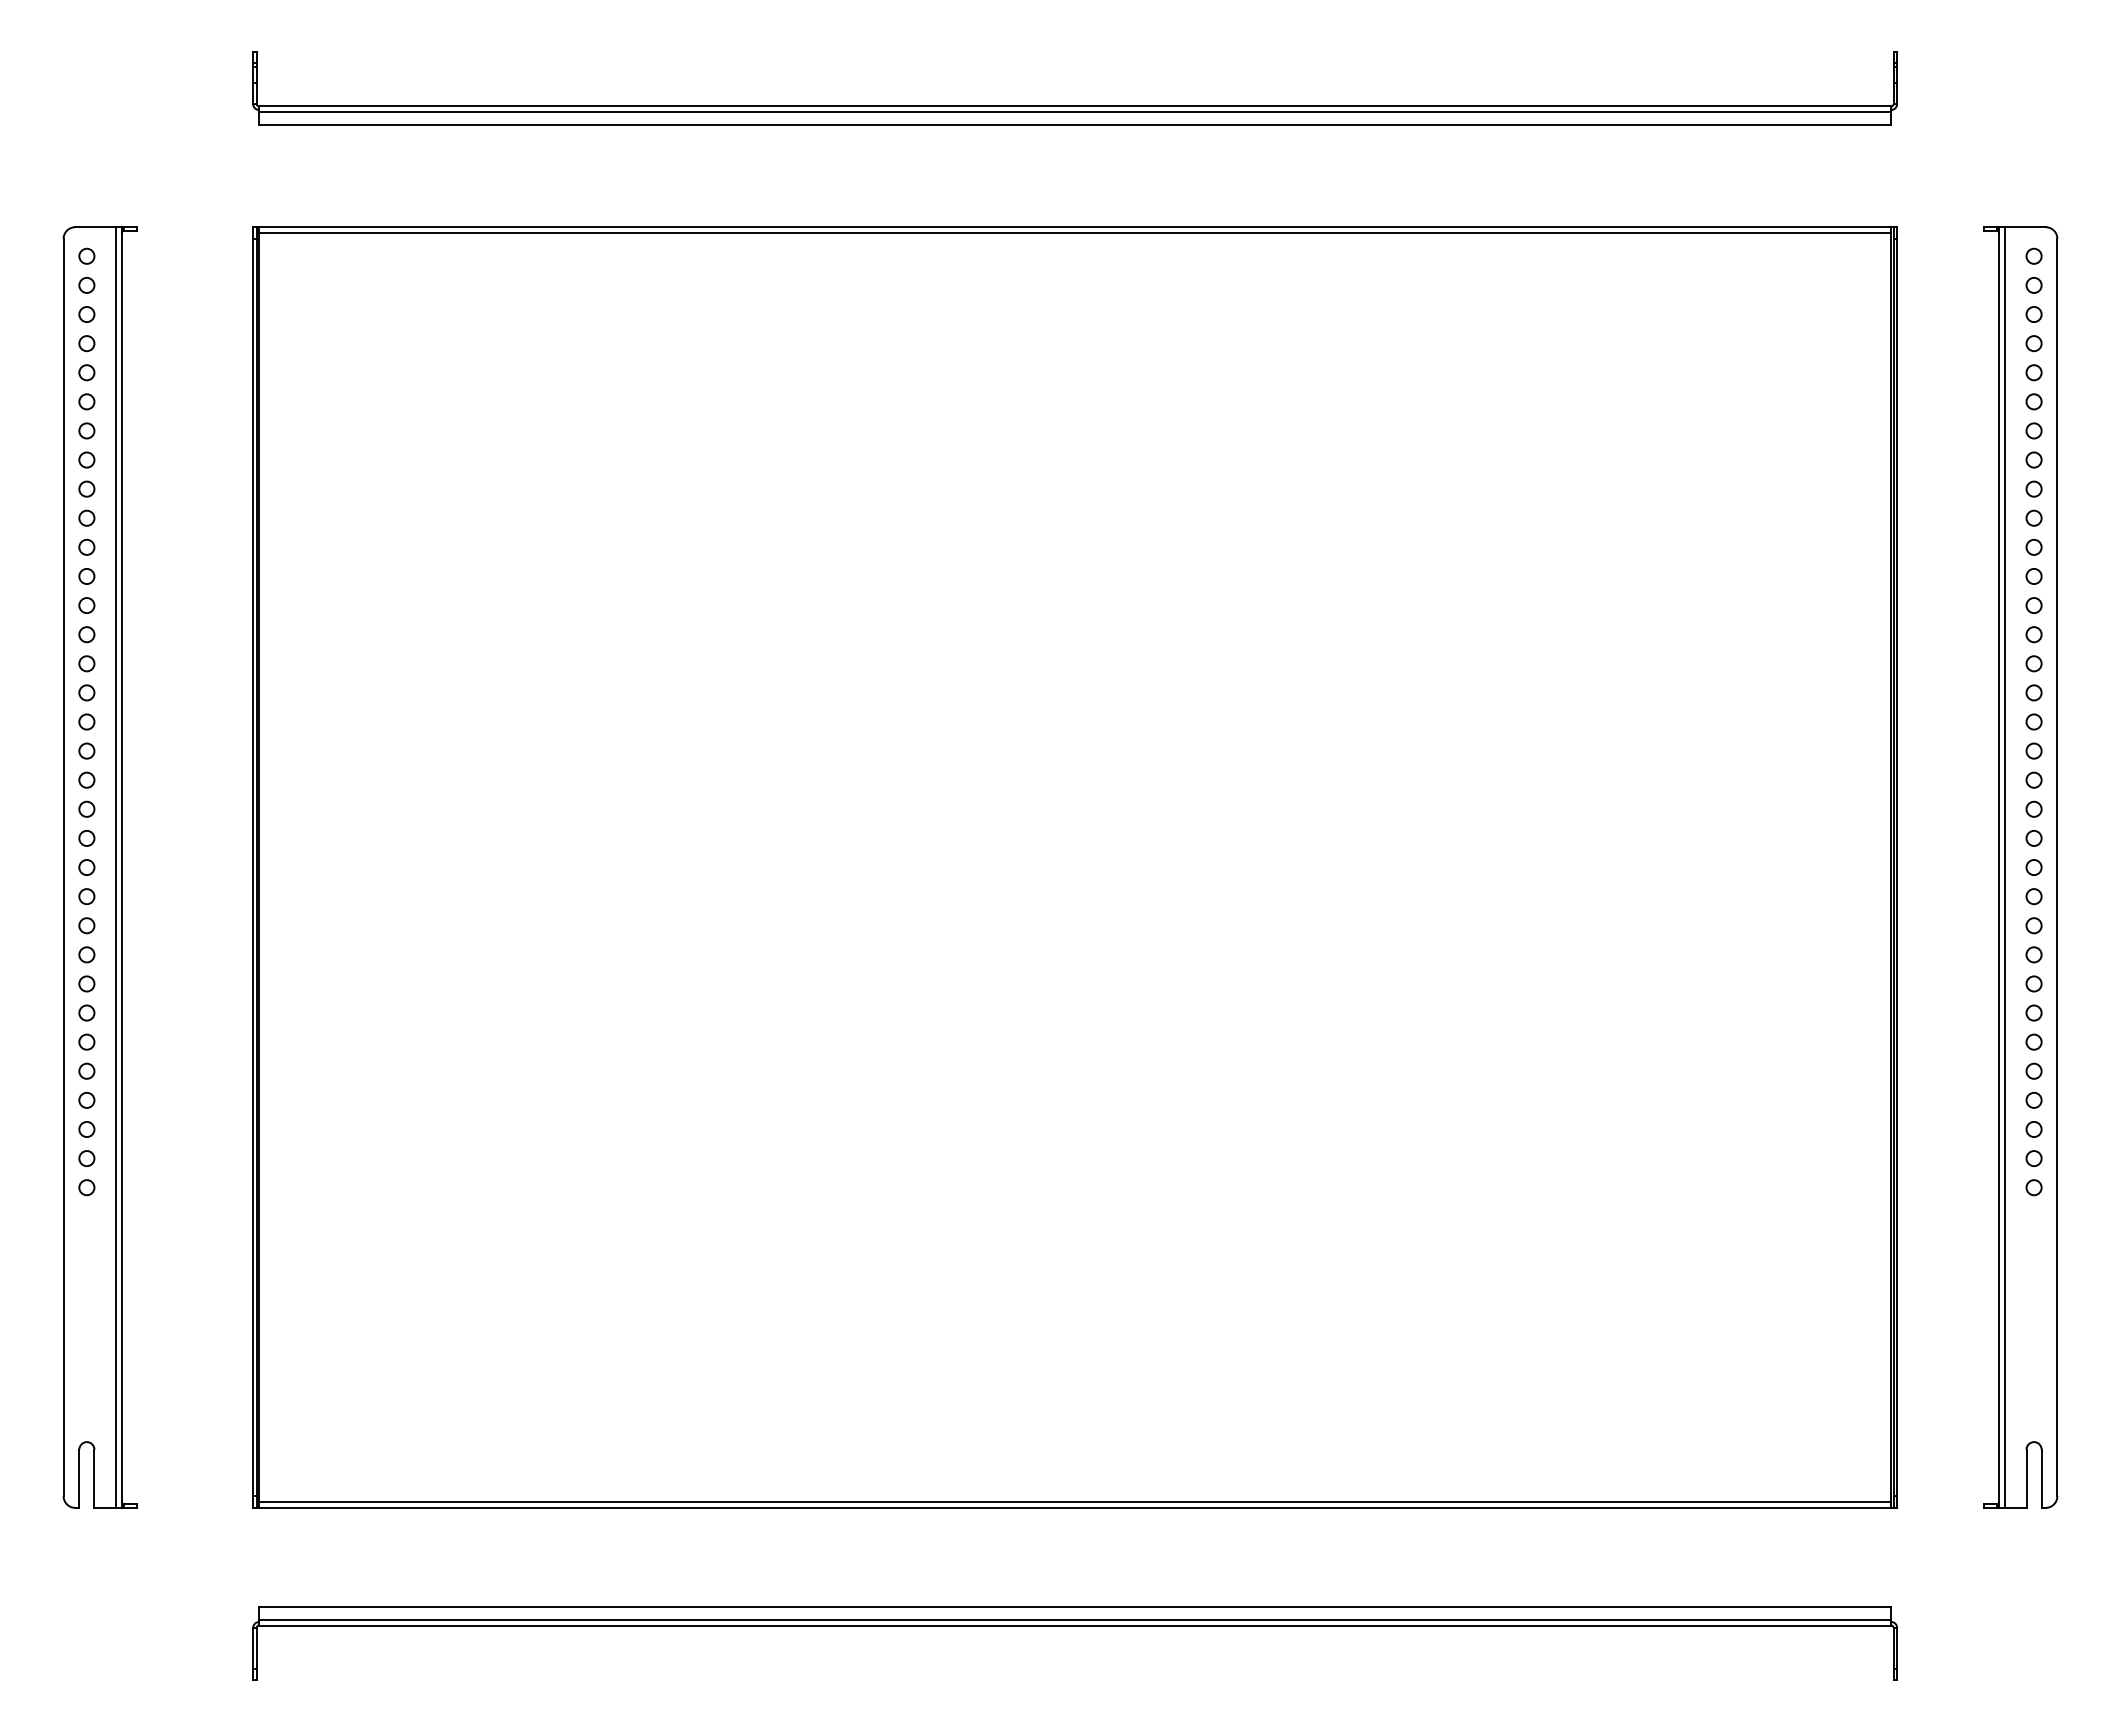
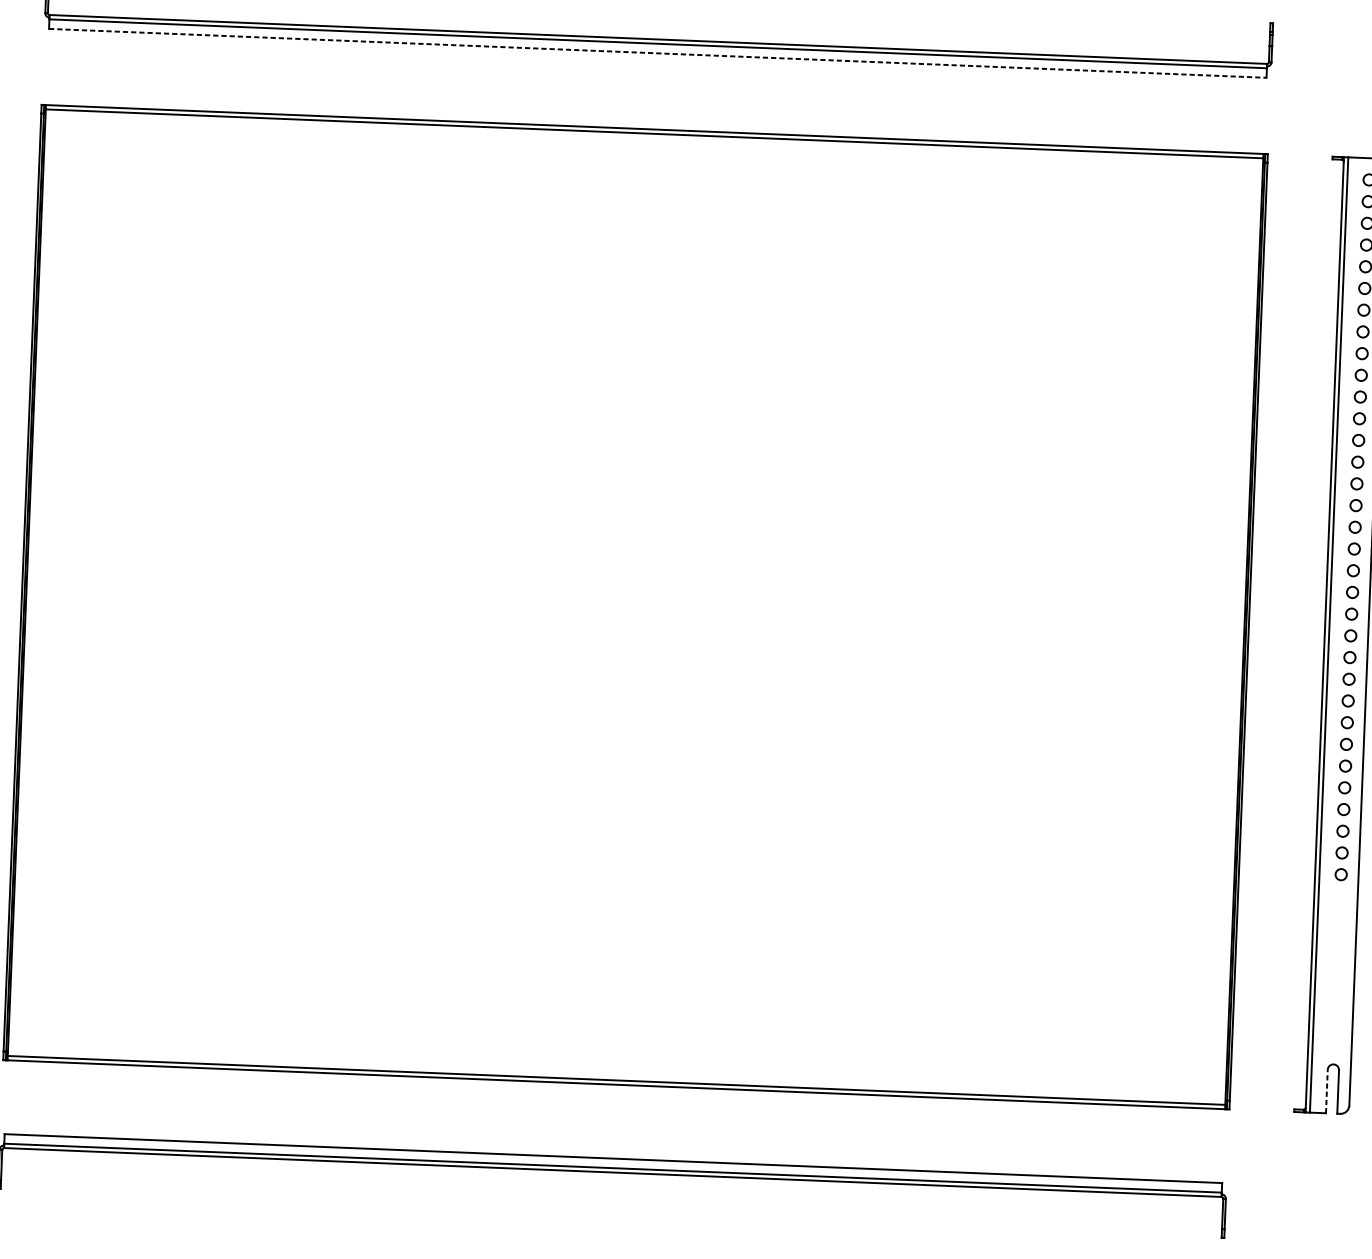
line: (1075, 125) -> (658, 53), solid -> dashed
line: (2026, 1478) -> (1326, 1091), solid -> dashed

